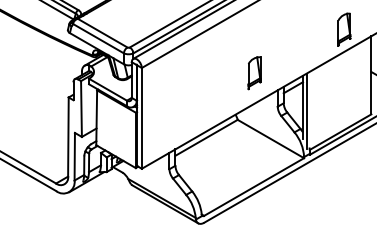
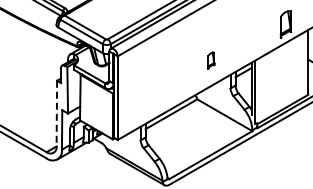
part: (254, 73) -> (211, 60), size x0.6
line: (68, 136) -> (56, 113), solid -> dashed

